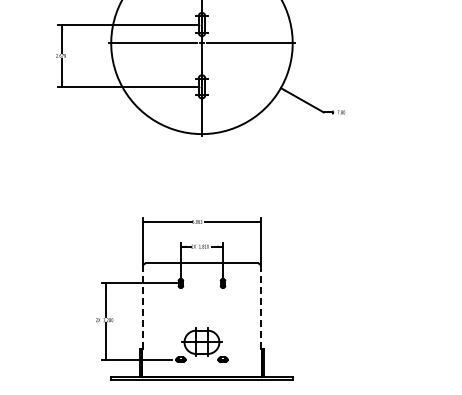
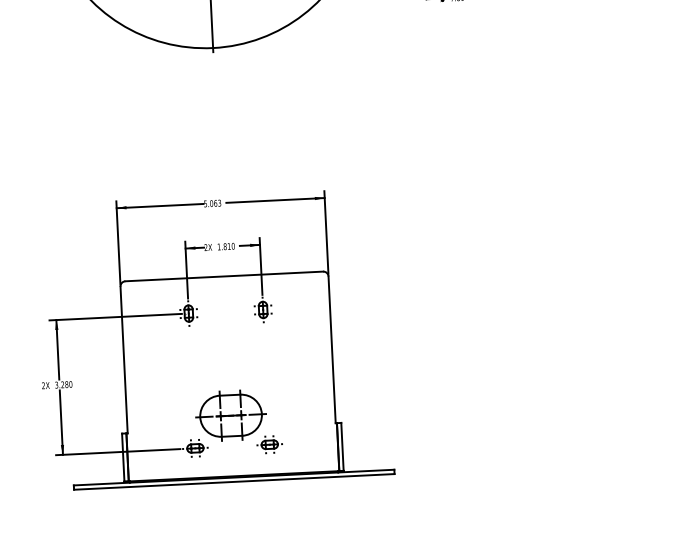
line: (143, 307) -> (124, 359), dashed -> solid
line: (260, 307) -> (331, 349), dashed -> solid

